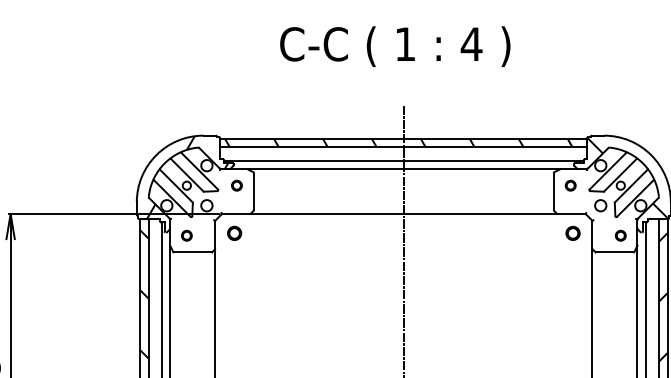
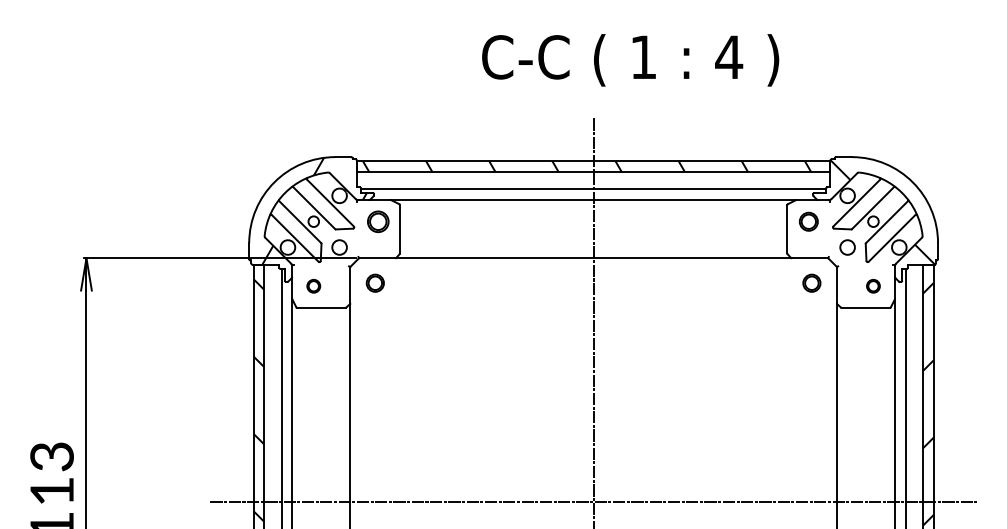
text: (395, 46) -> (630, 60), moved
circle: (237, 185) -> (378, 221), size x1.6
part: (570, 185) -> (808, 221), size x1.4

